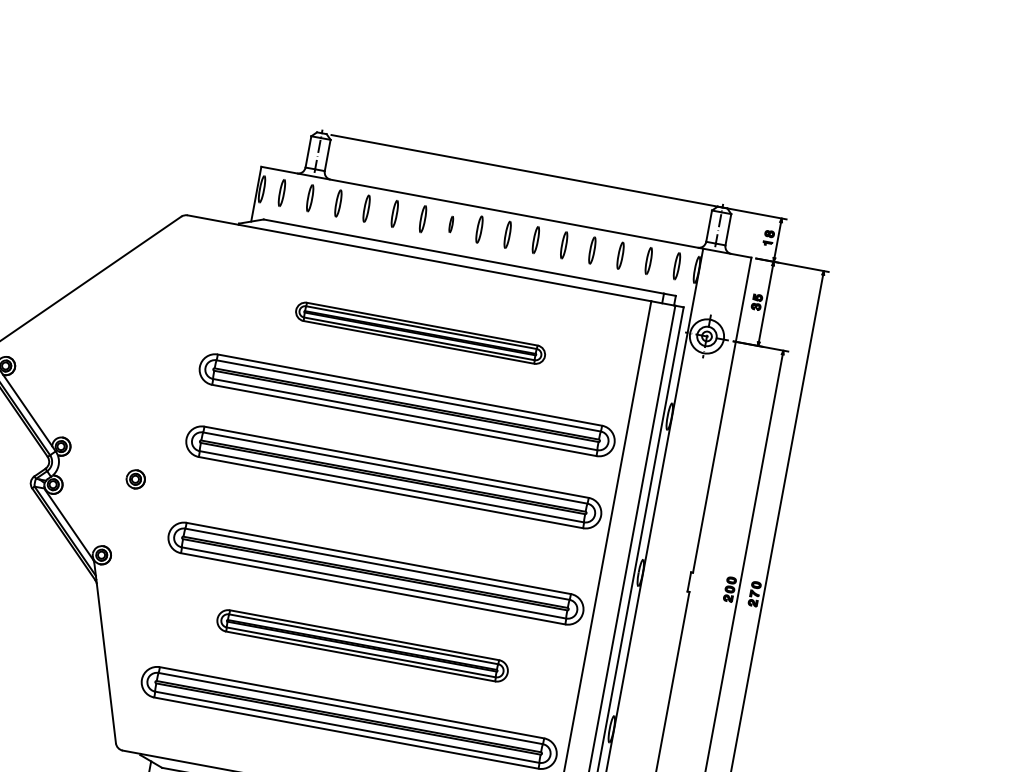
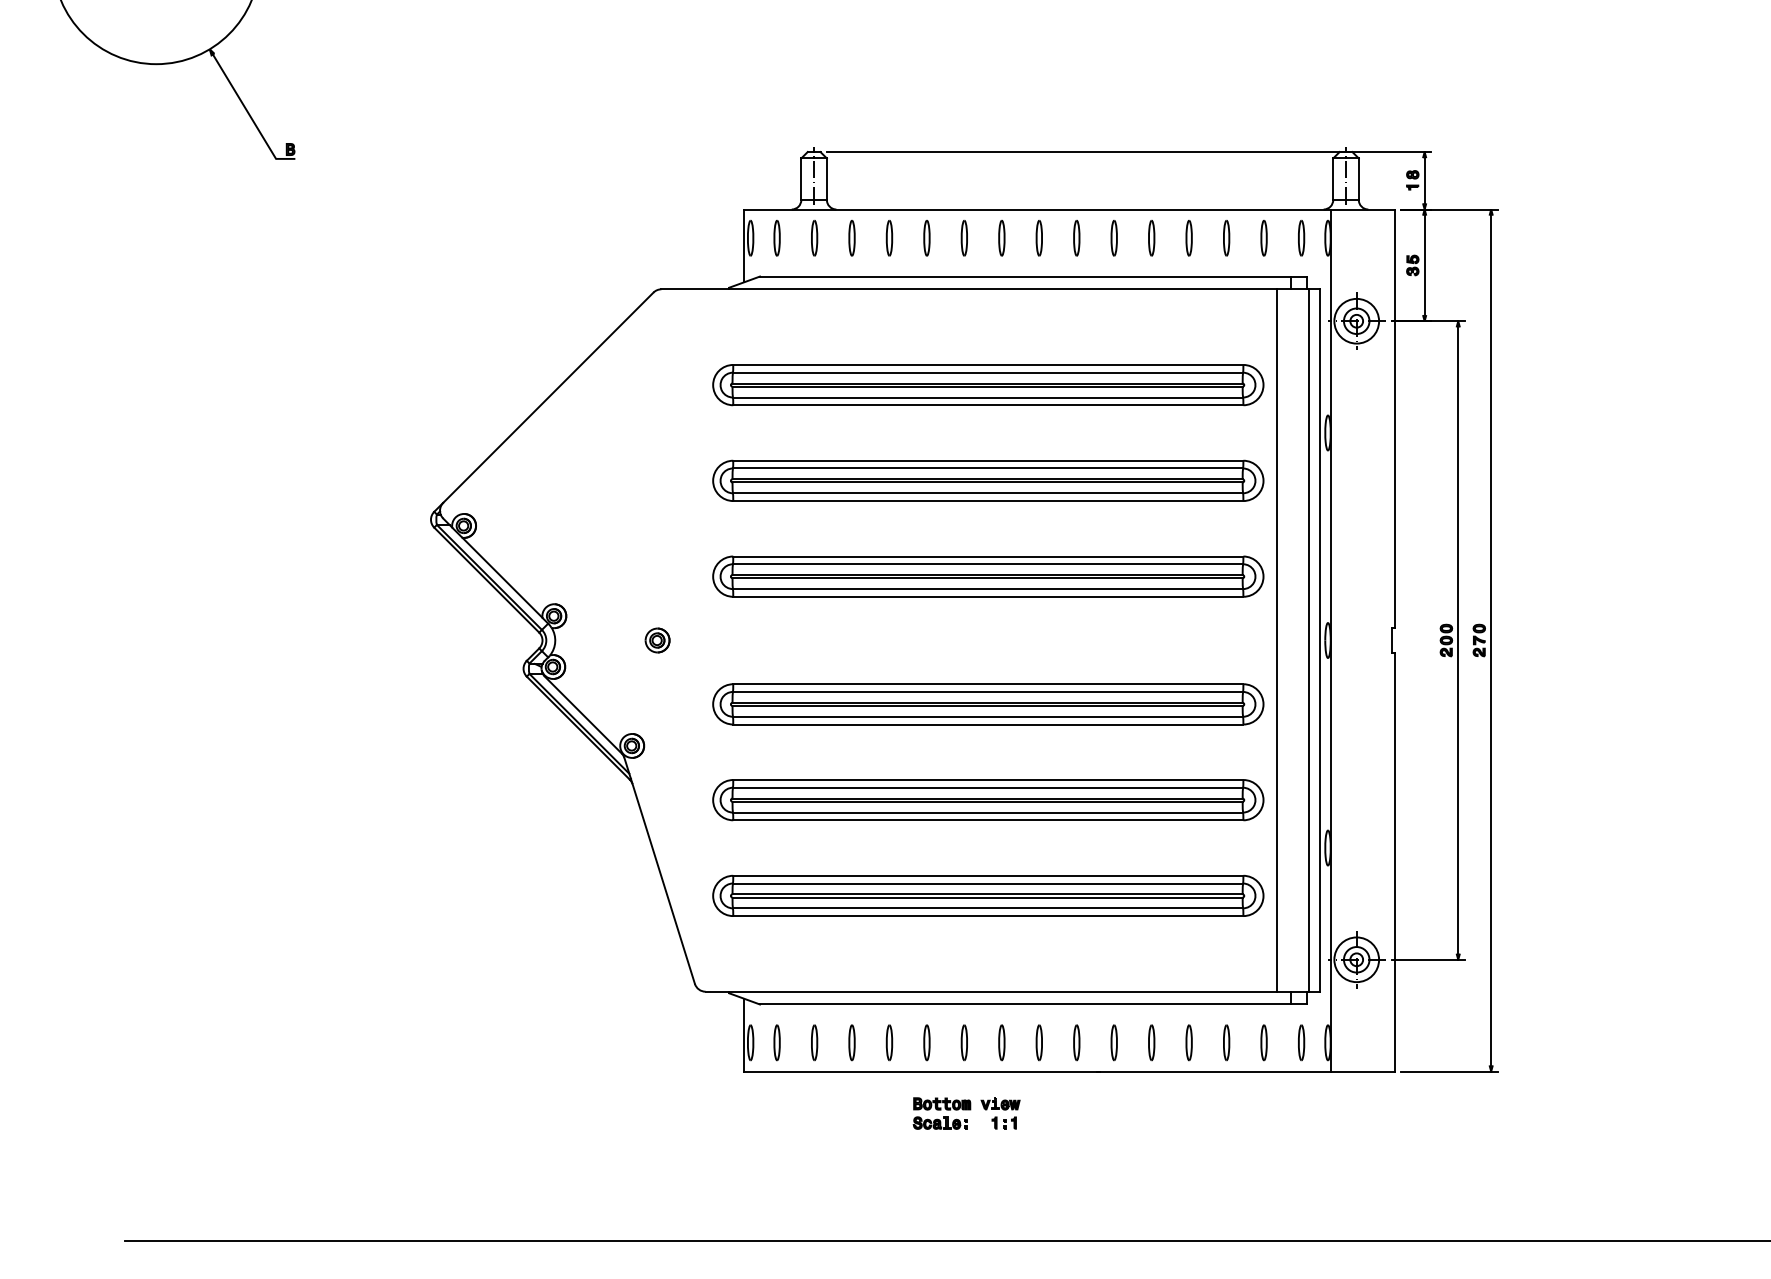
part: (450, 224) -> (1001, 238), size x1.67
part: (420, 333) -> (988, 385), size x1.67
part: (362, 646) -> (988, 800), size x1.43

